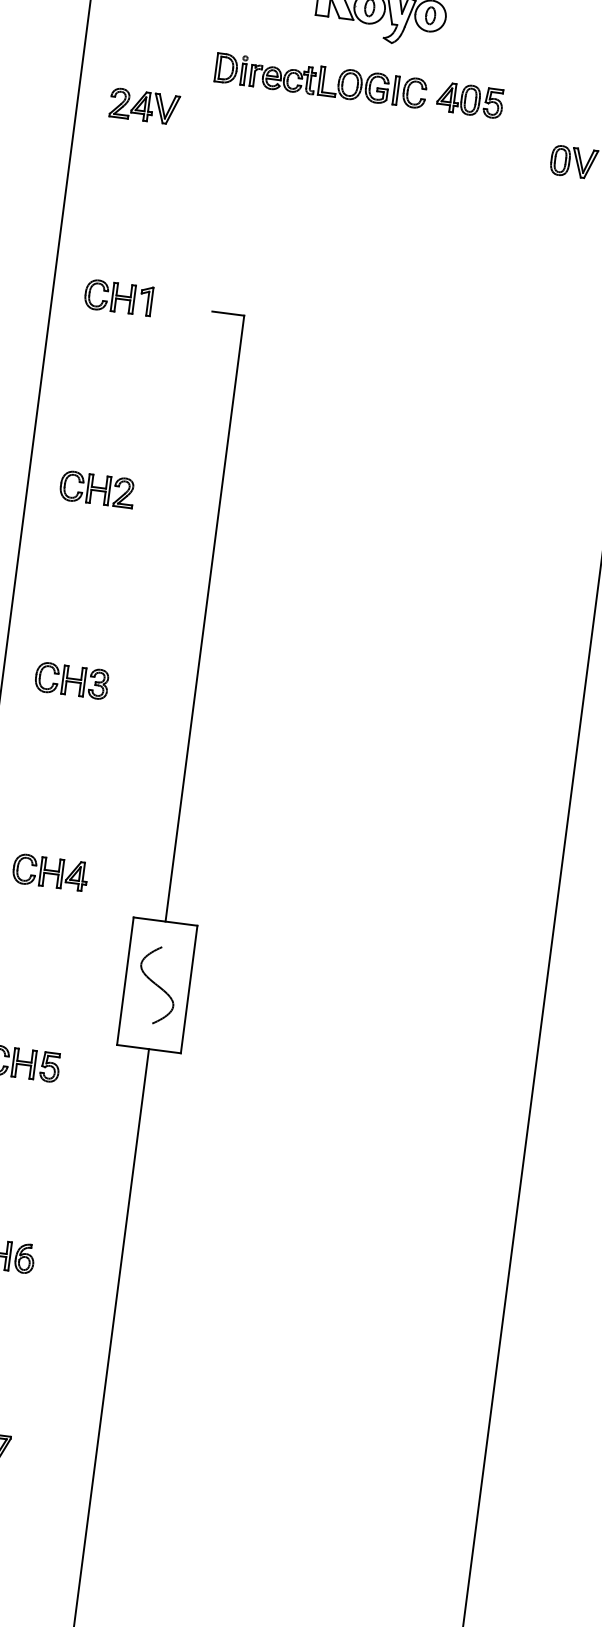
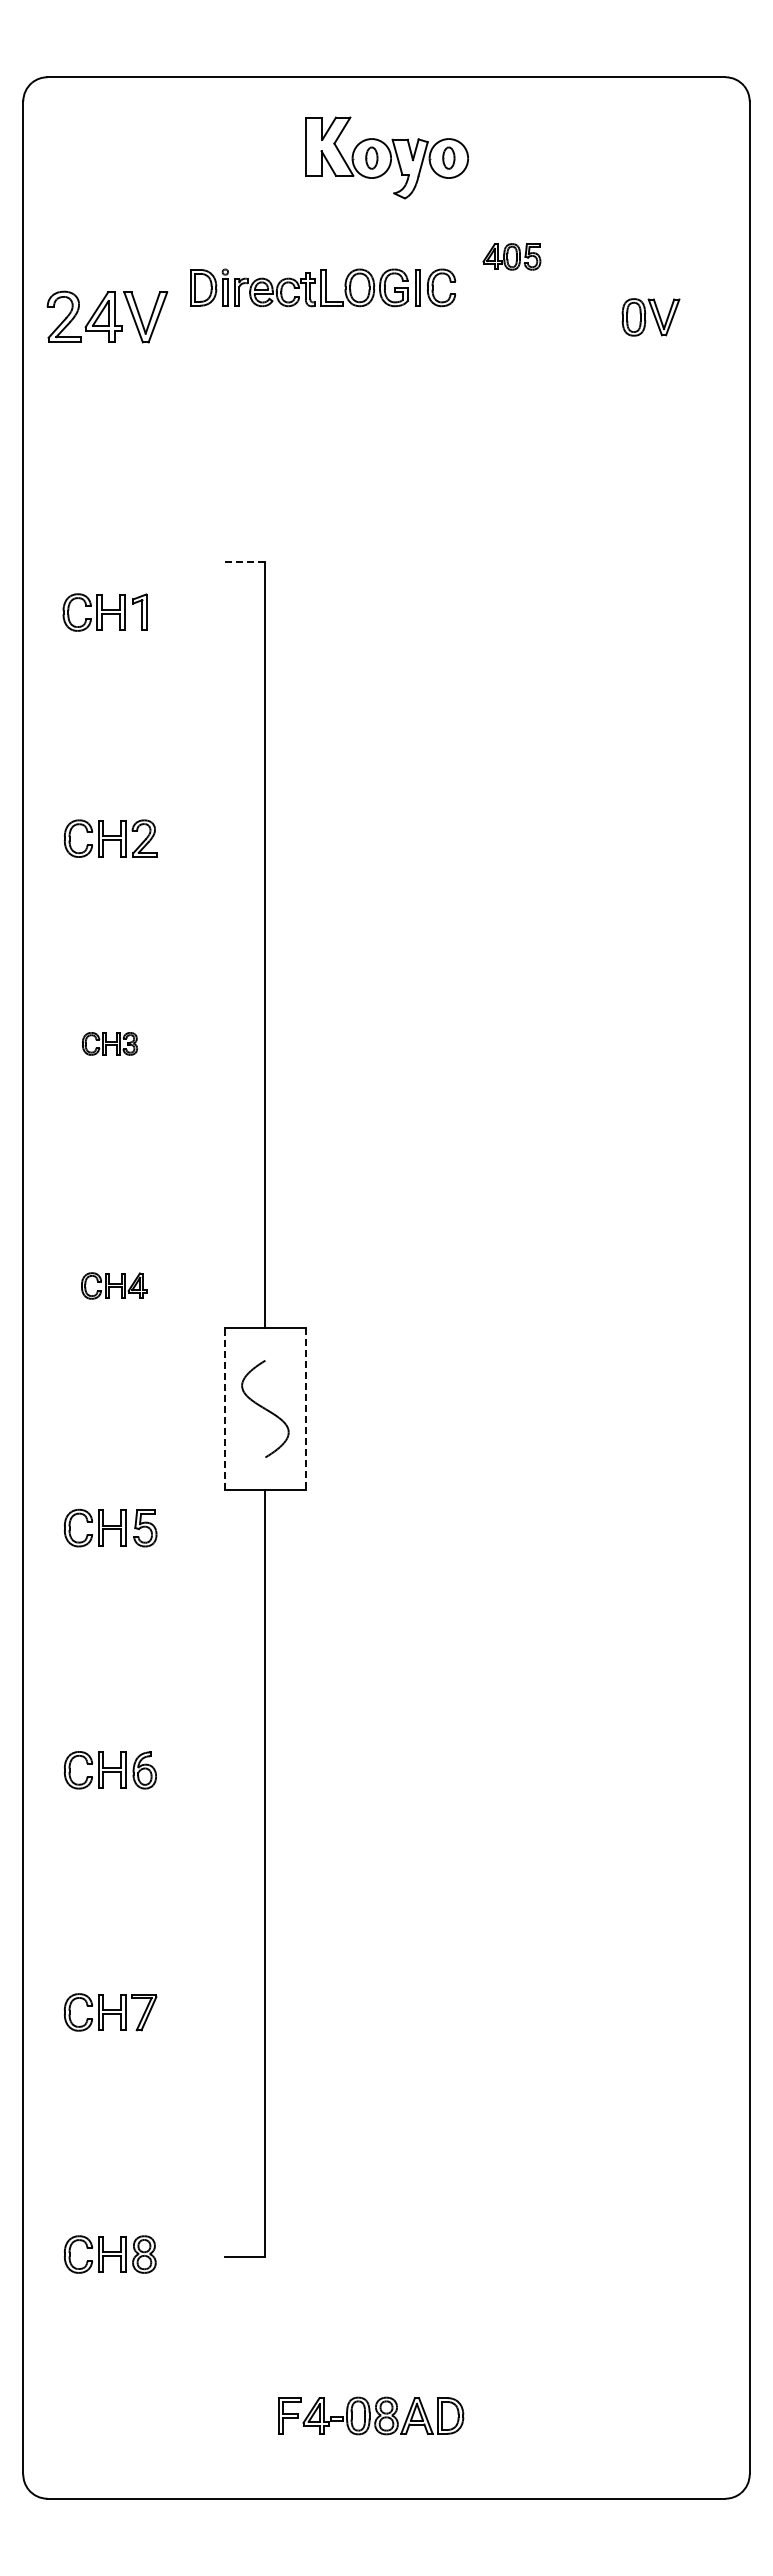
part: (321, 80) -> (323, 287), moved
part: (470, 99) -> (511, 256), size x0.7
part: (144, 106) -> (107, 317), size x1.4
part: (118, 297) -> (104, 612), moved
line: (228, 313) -> (245, 561), solid -> dashed
part: (97, 489) -> (110, 838), moved
part: (71, 680) -> (109, 1043), size x0.6
part: (50, 872) -> (114, 1285), size x0.7
line: (125, 981) -> (225, 1409), solid -> dashed
line: (188, 989) -> (305, 1409), solid -> dashed

